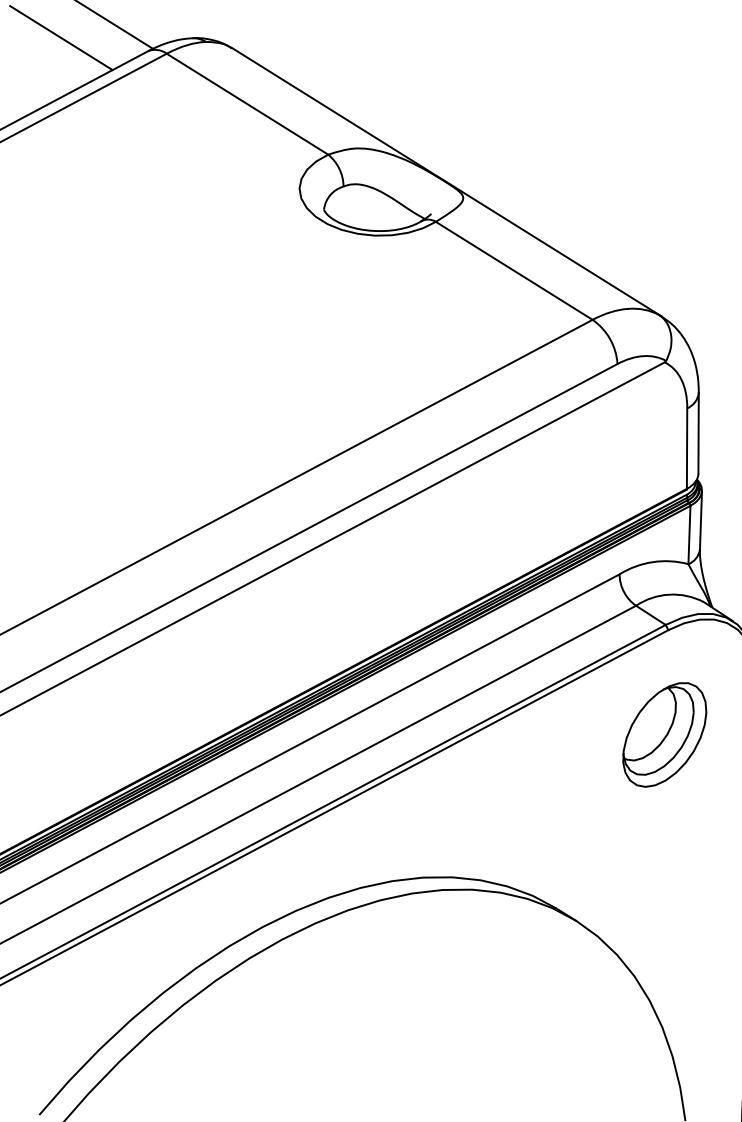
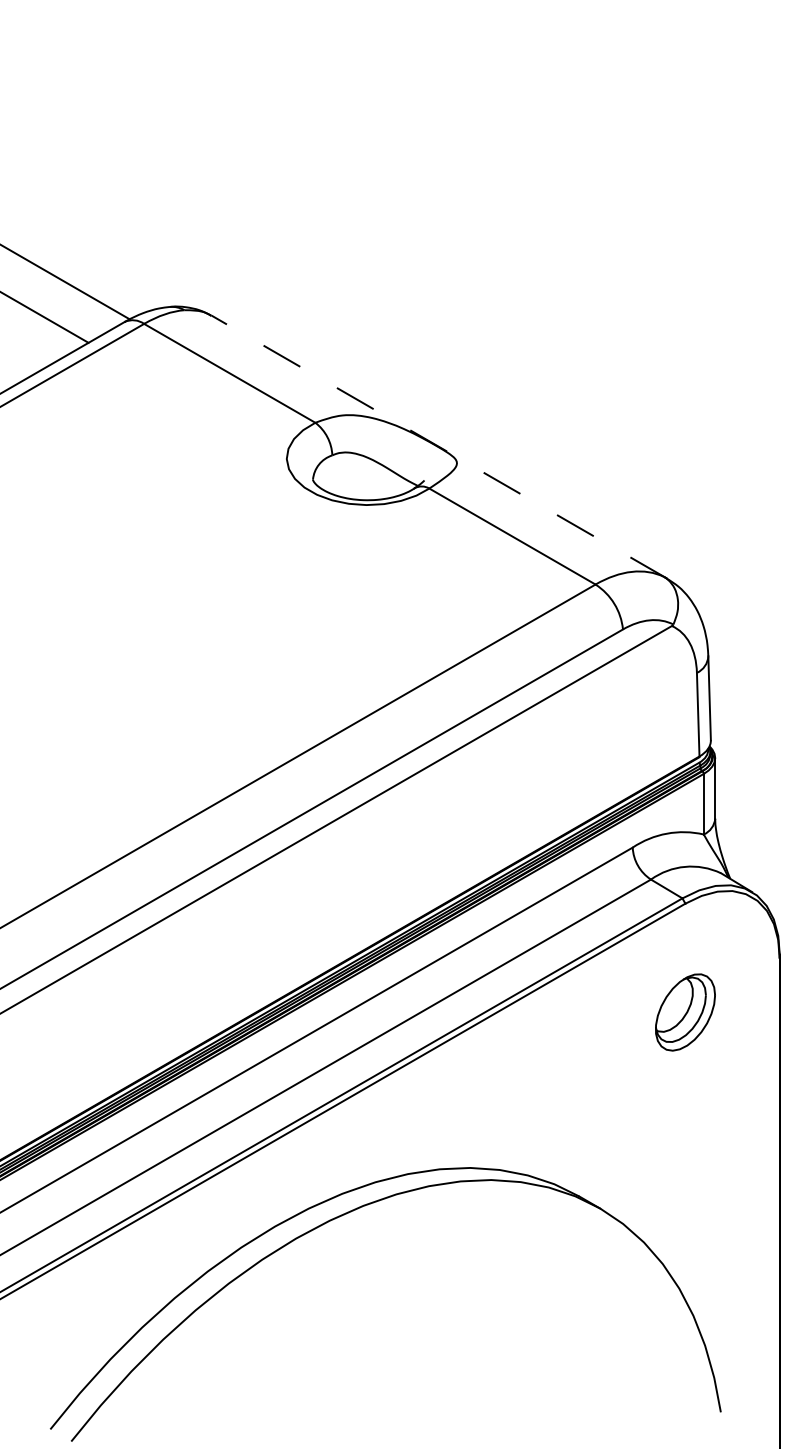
line: (446, 182) -> (439, 447), solid -> dashed
part: (664, 734) -> (685, 1012), size x0.7

